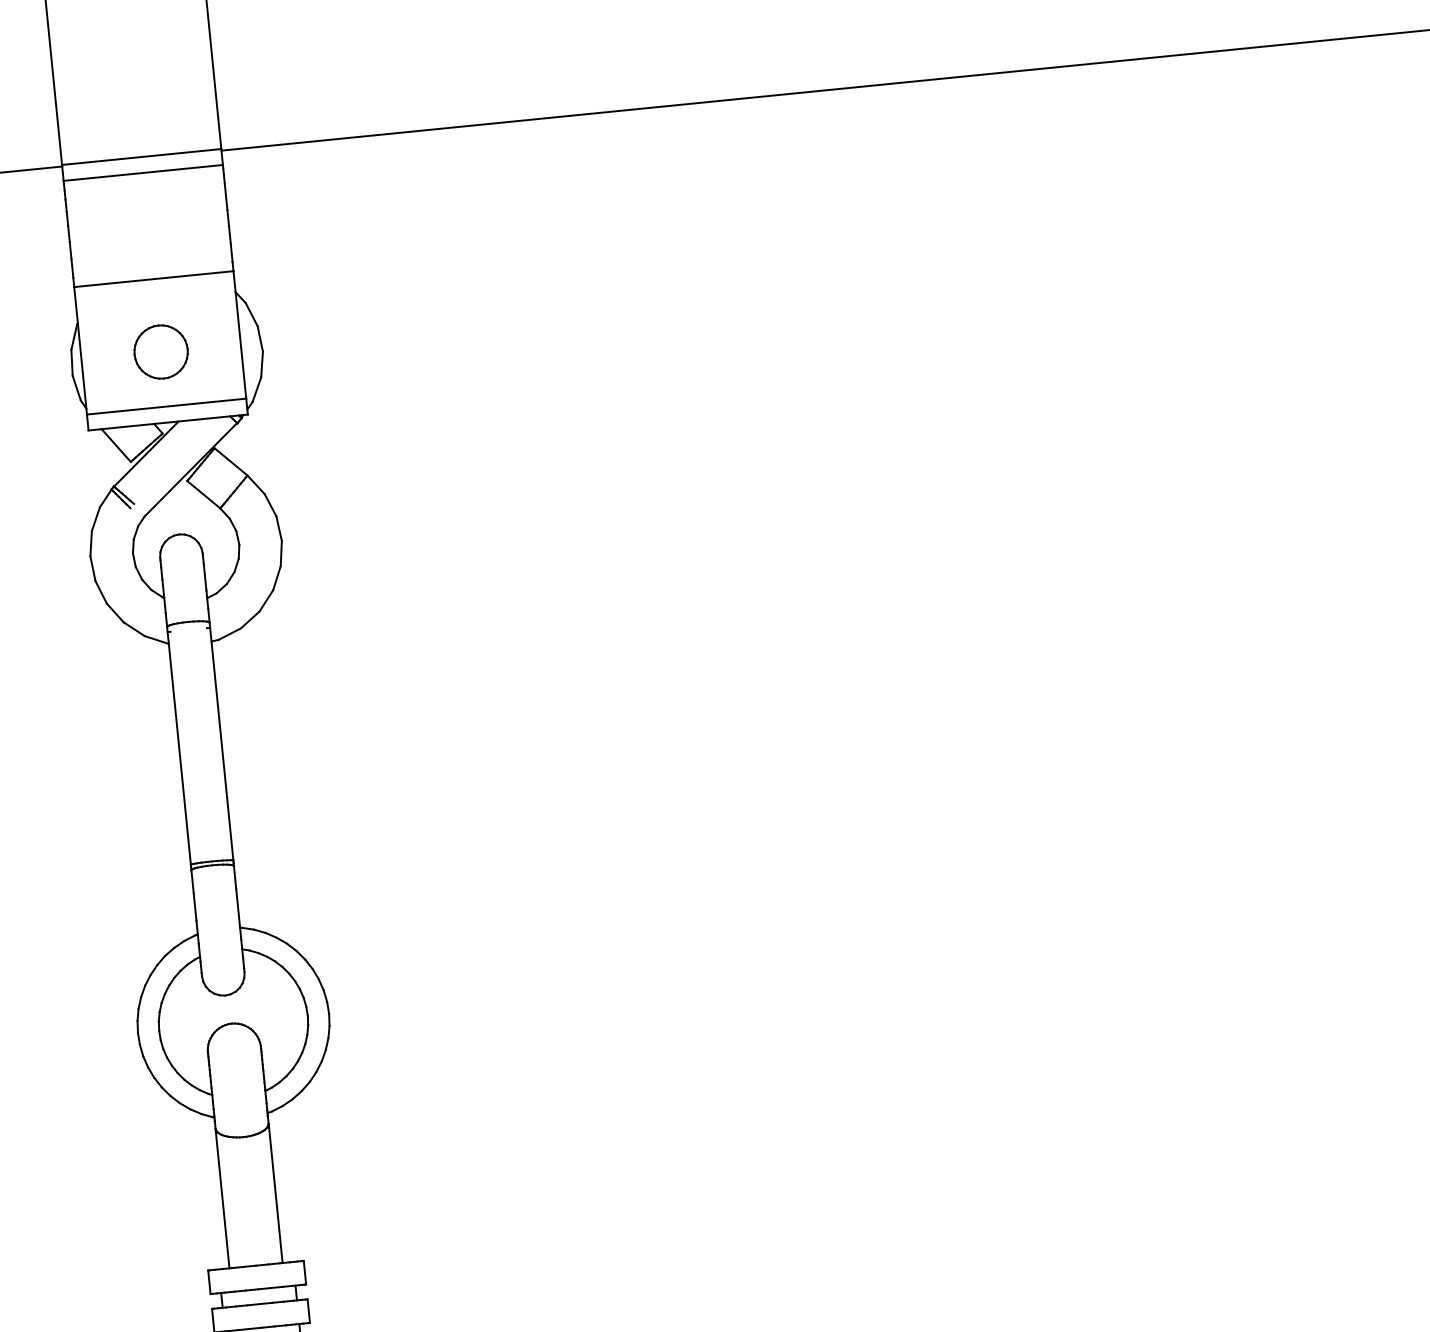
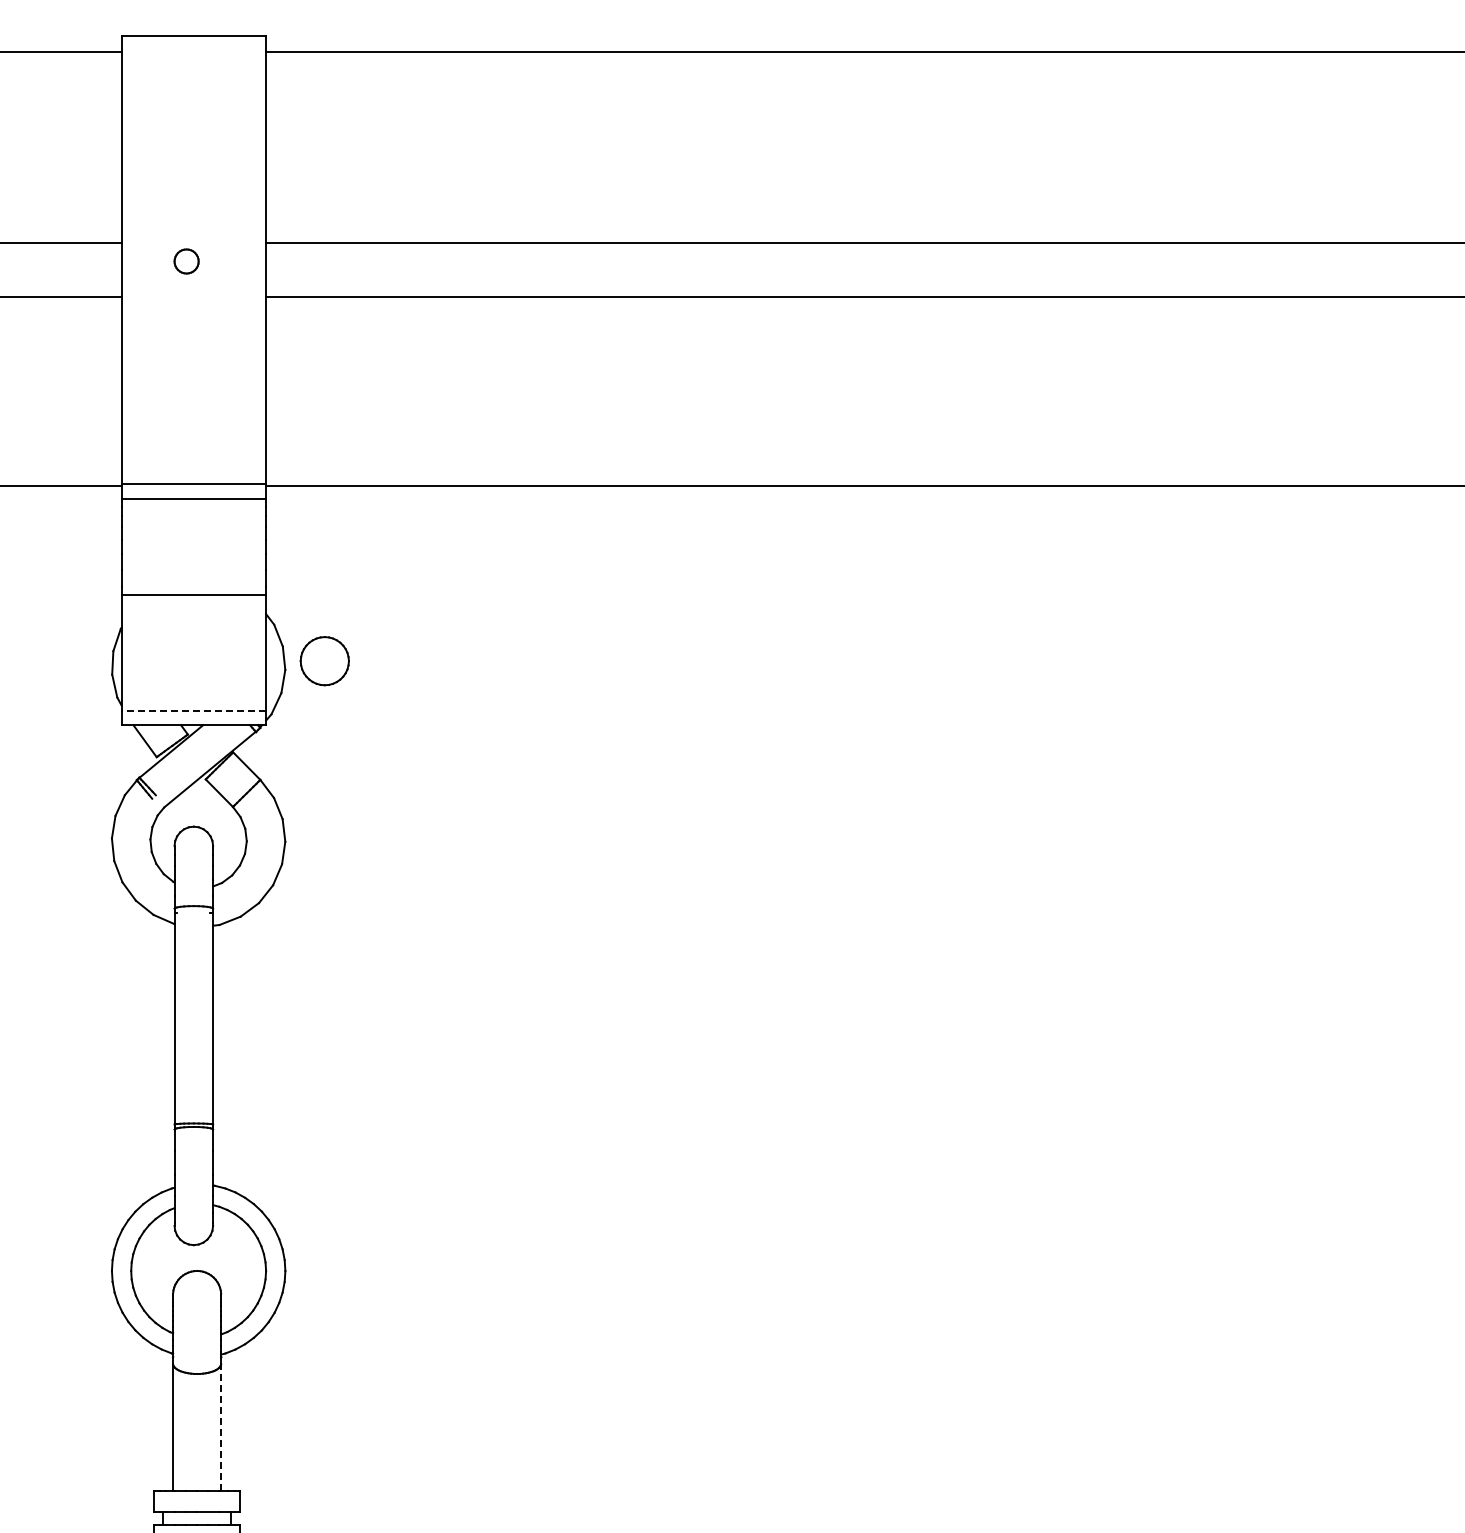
part: (160, 352) -> (324, 661), moved
line: (166, 406) -> (193, 710), solid -> dashed
line: (275, 1193) -> (221, 1427), solid -> dashed

